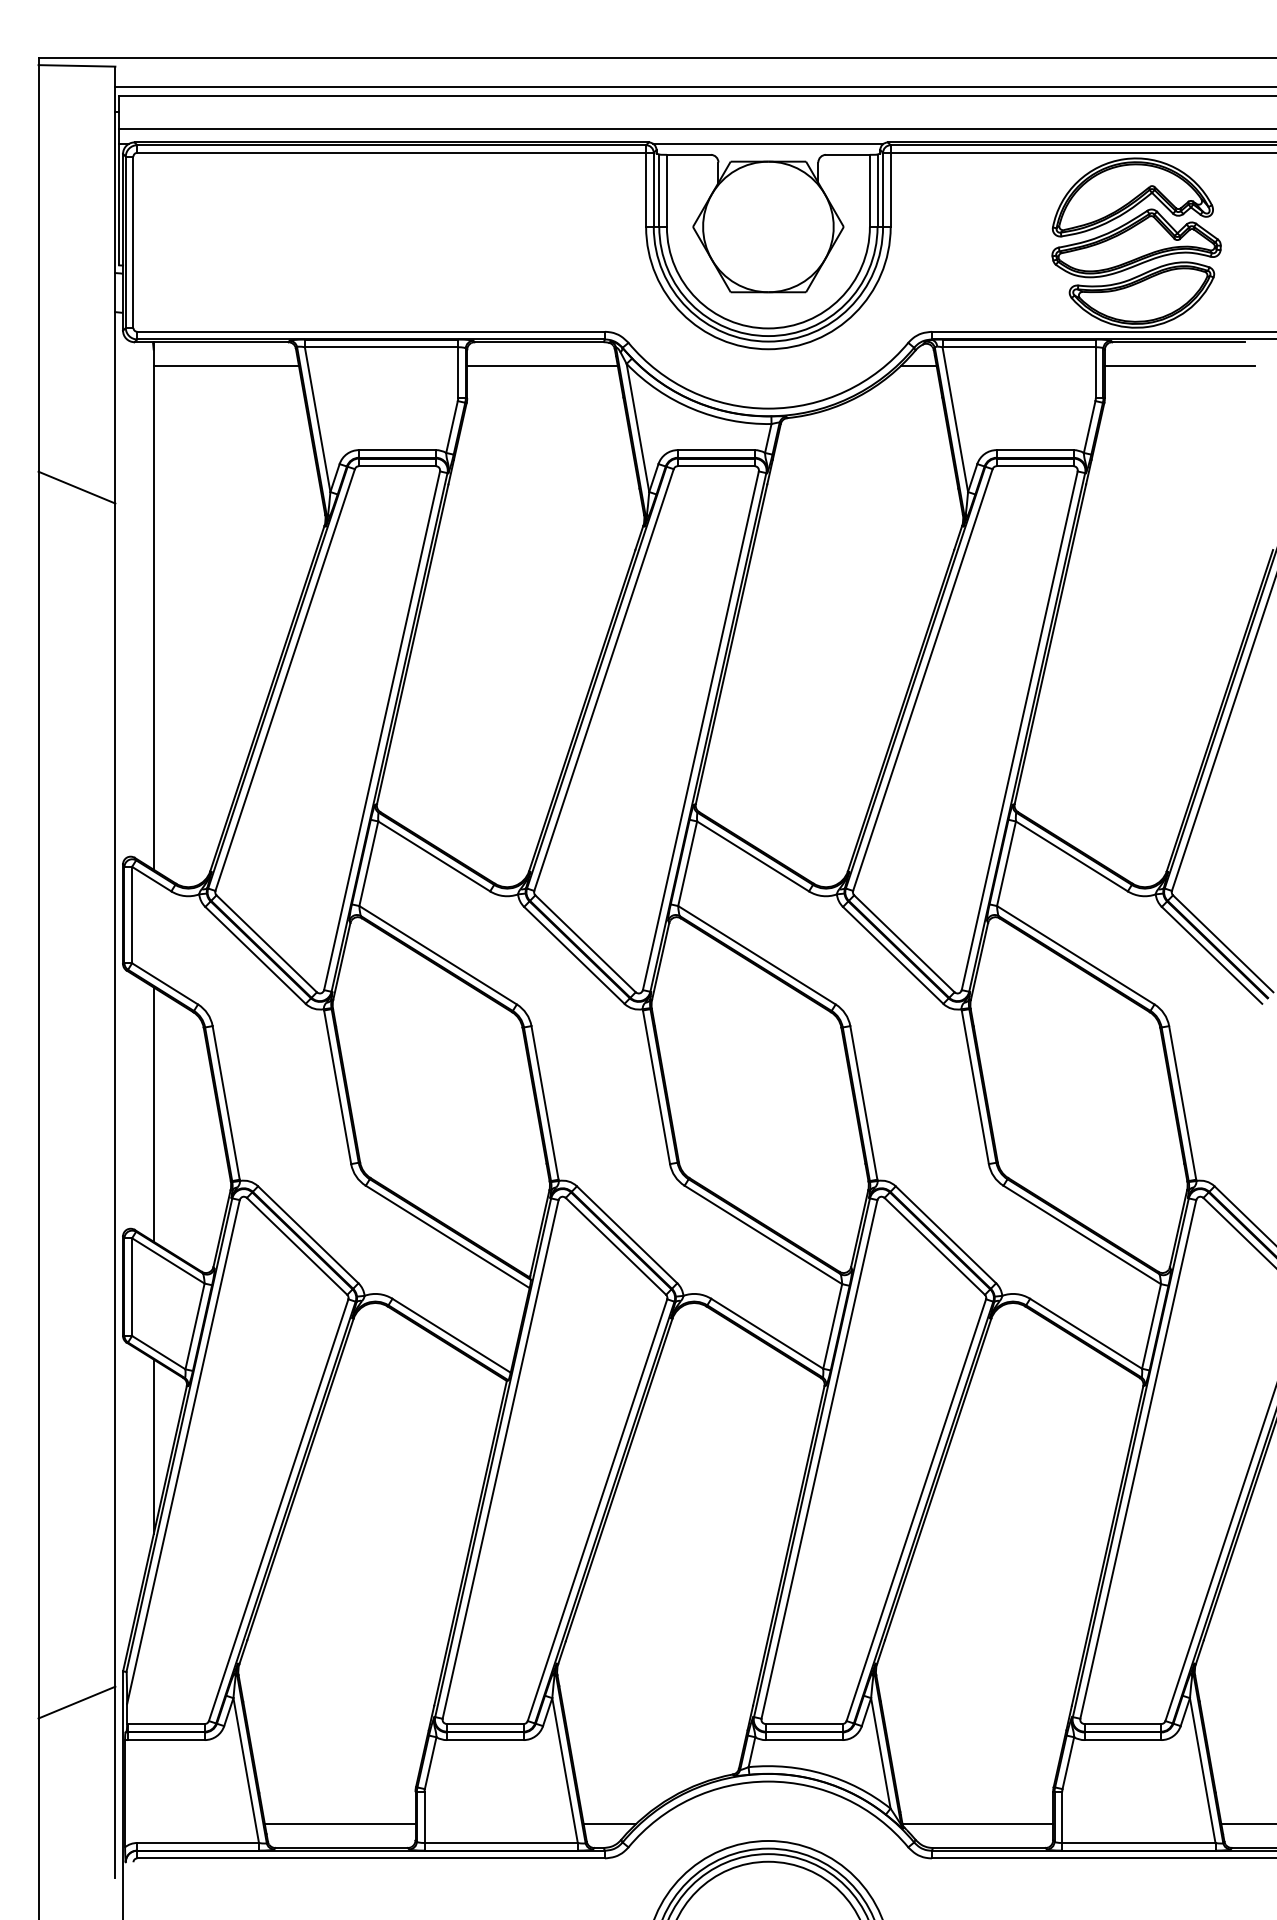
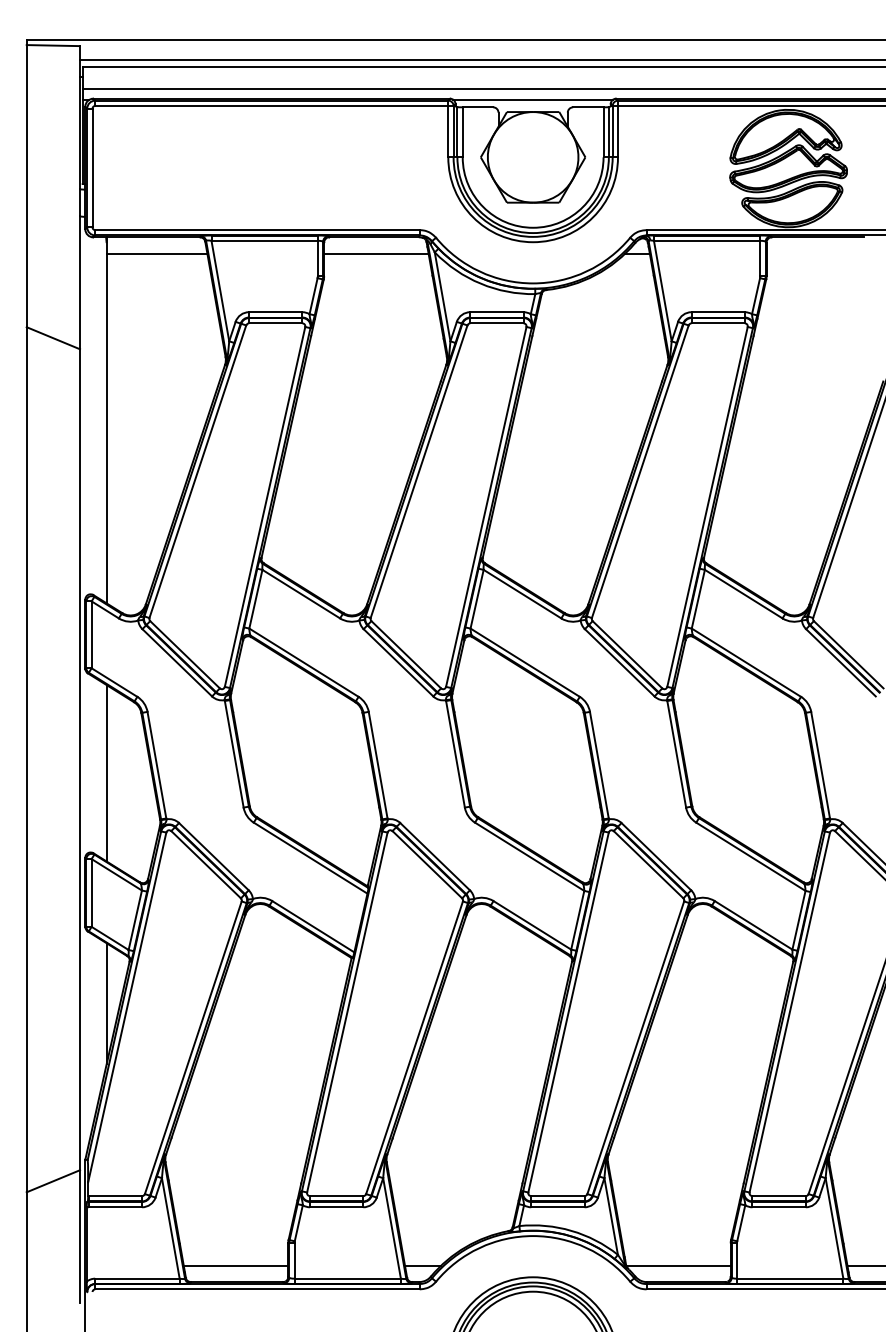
line: (1179, 365) -> (818, 253), removed

